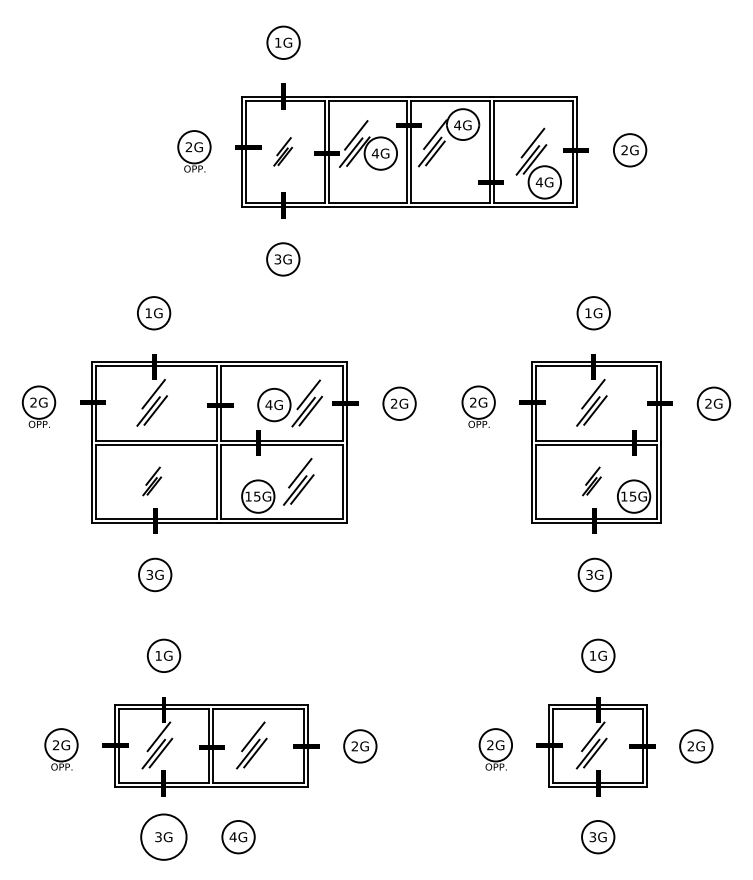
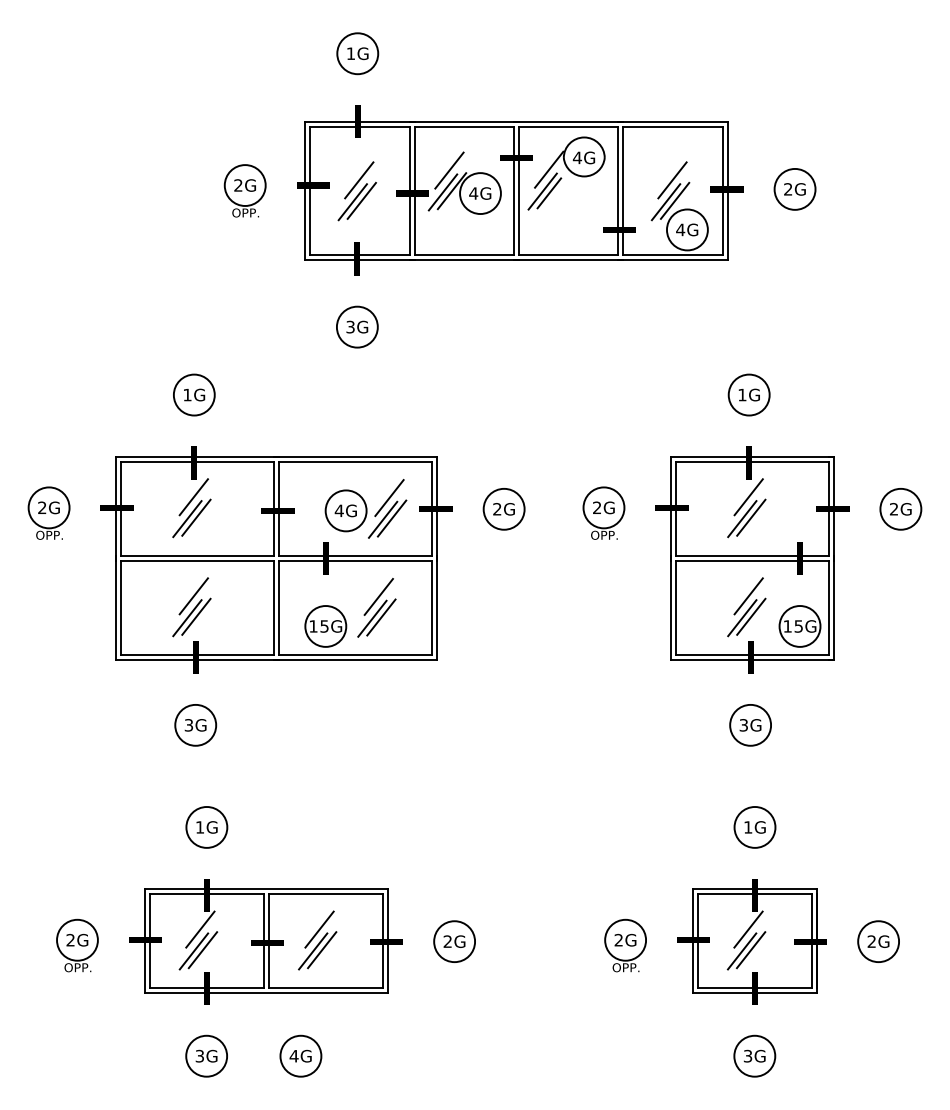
part: (282, 151) -> (356, 191), size x1.67
part: (151, 481) -> (191, 607), size x1.67
part: (591, 481) -> (746, 607), size x1.67
circle: (163, 836) -> (206, 1055), size x0.71

